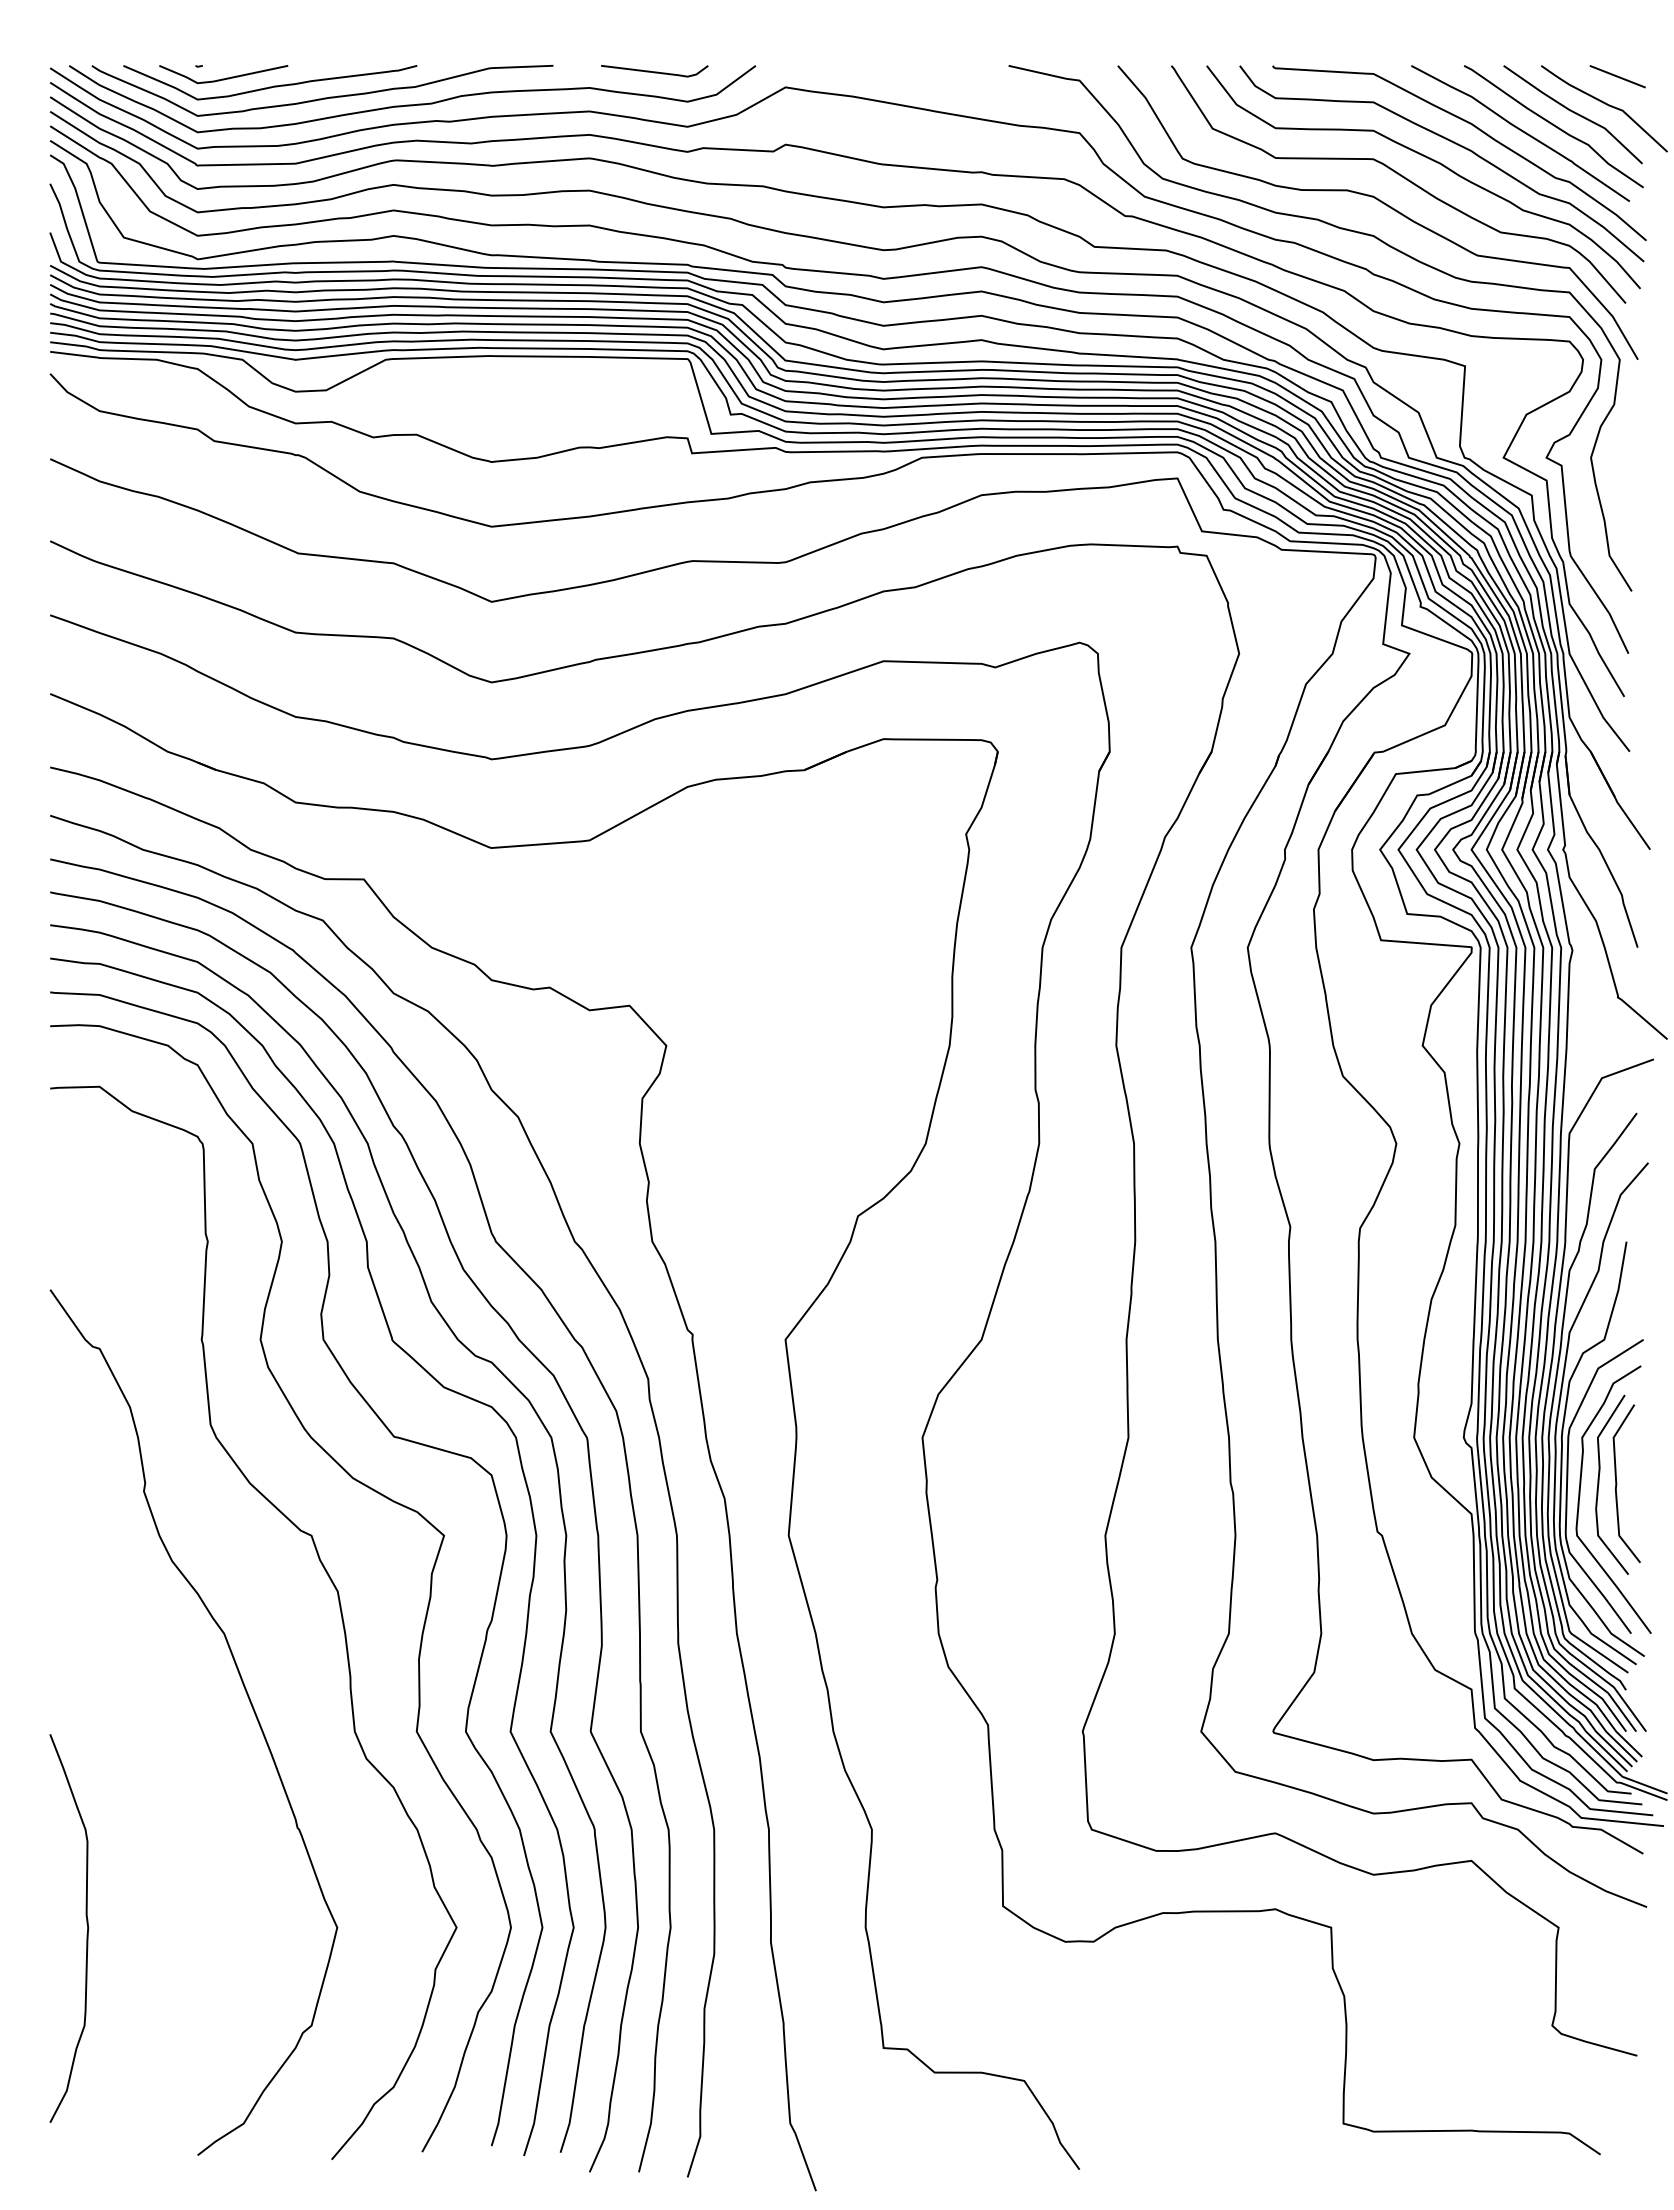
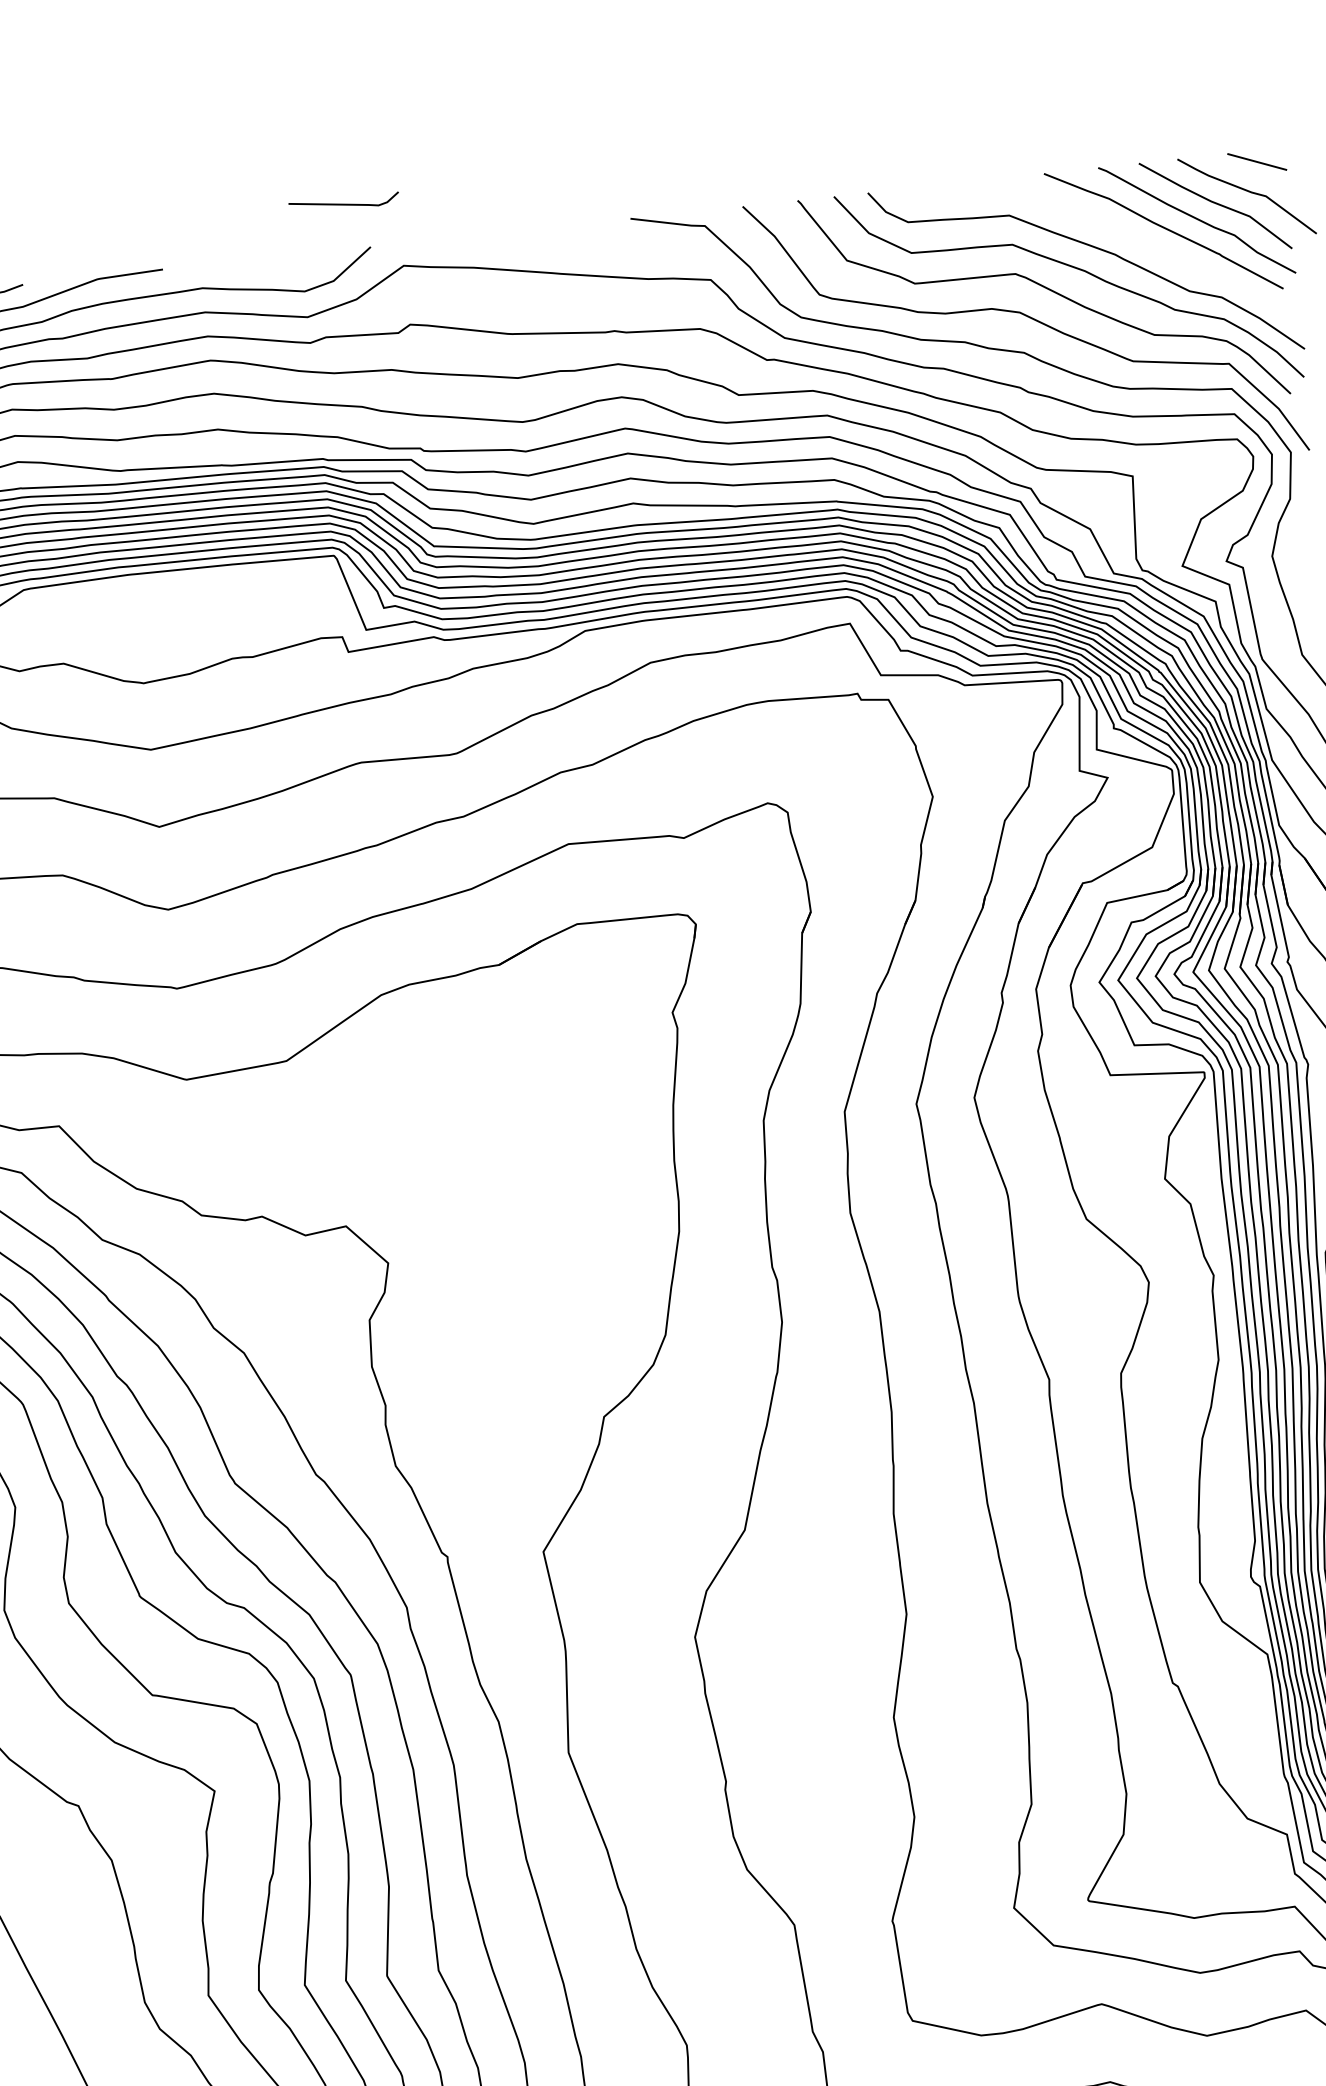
line: (654, 71) -> (343, 203), moved
curve: (1477, 129) -> (1119, 231), removed

